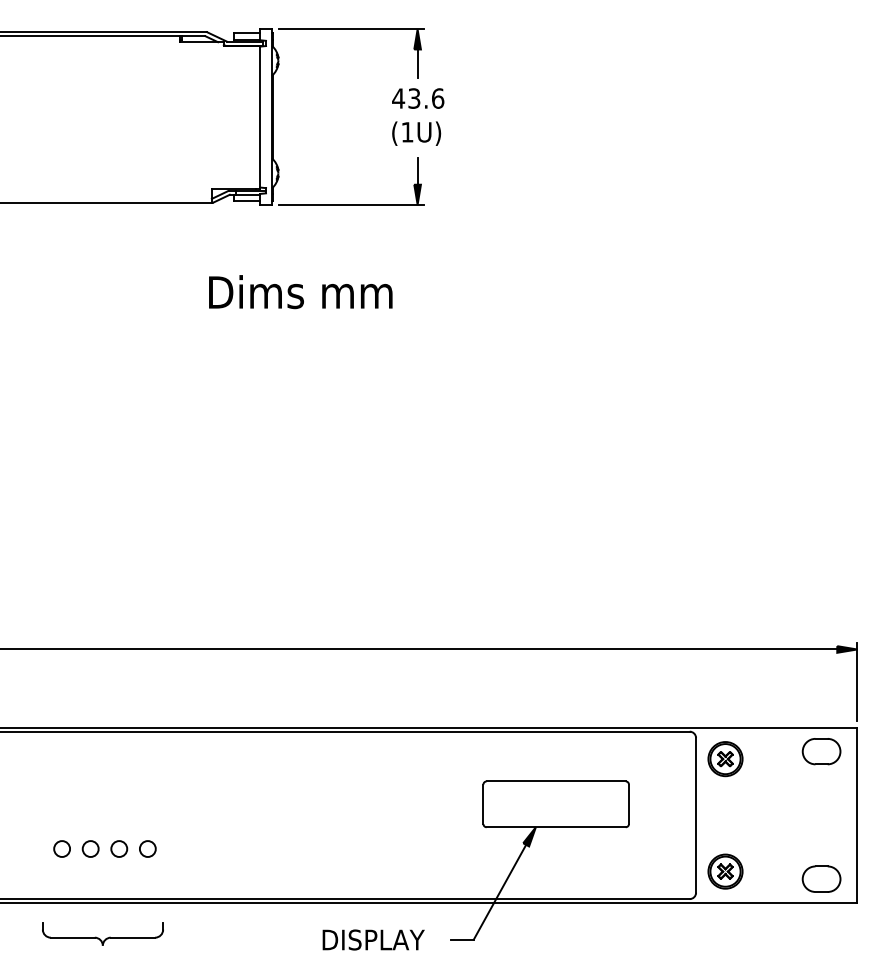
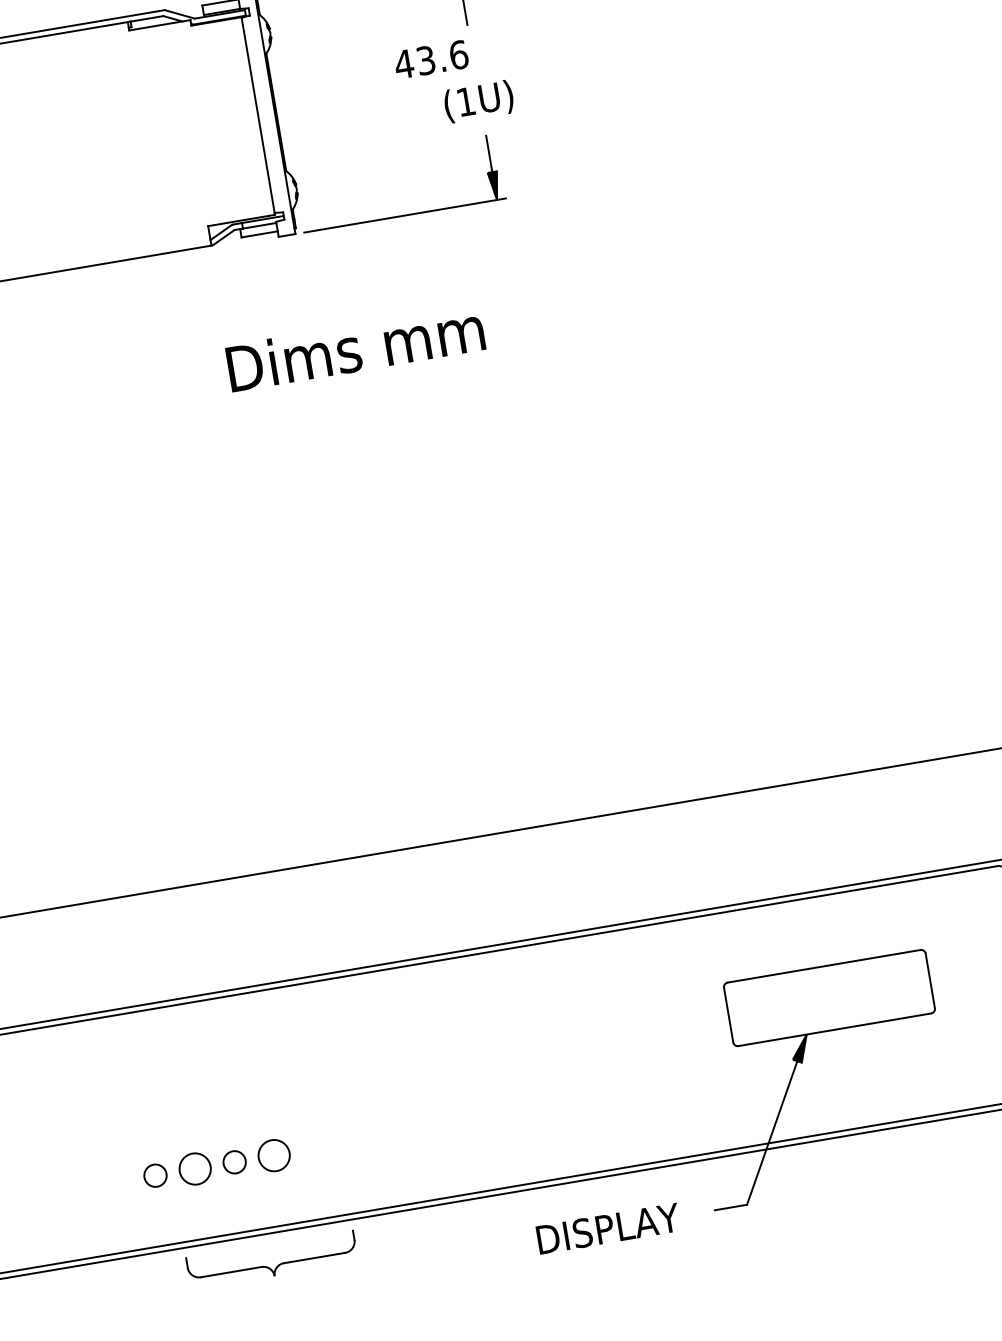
text: (418, 98) -> (431, 59), moved
circle: (90, 848) -> (194, 1168), size x1.4
circle: (147, 848) -> (273, 1154), size x1.4
part: (102, 933) -> (271, 1259), moved

